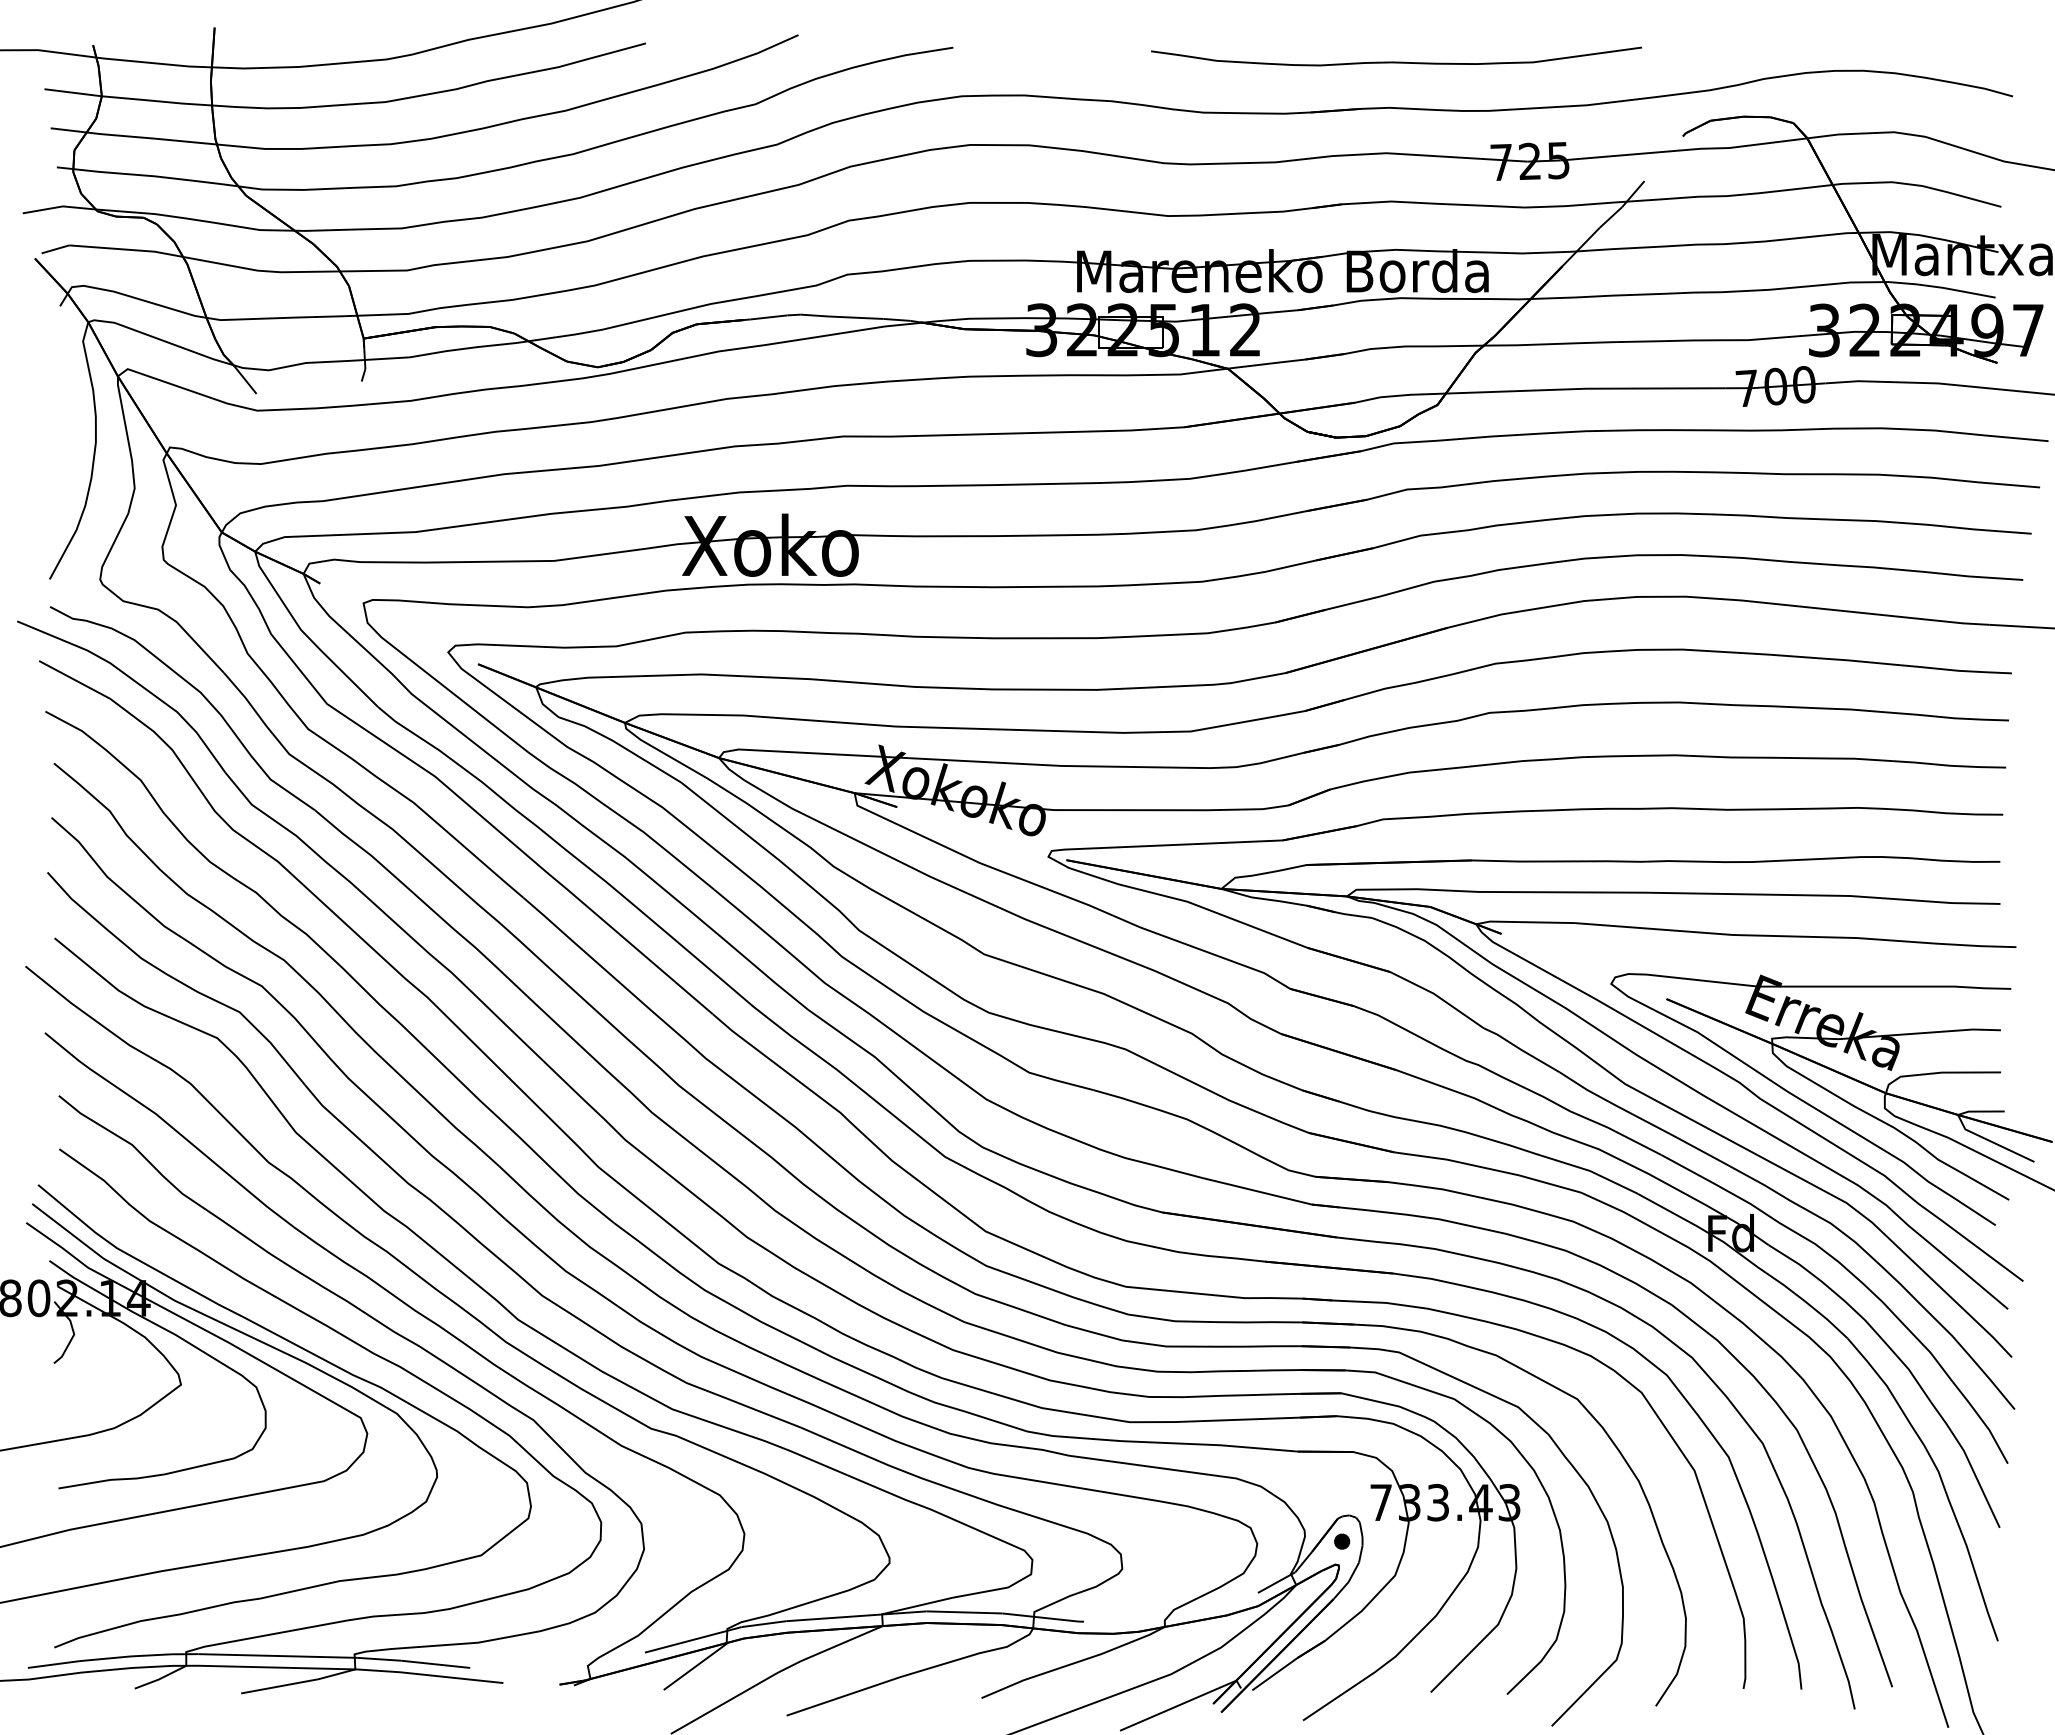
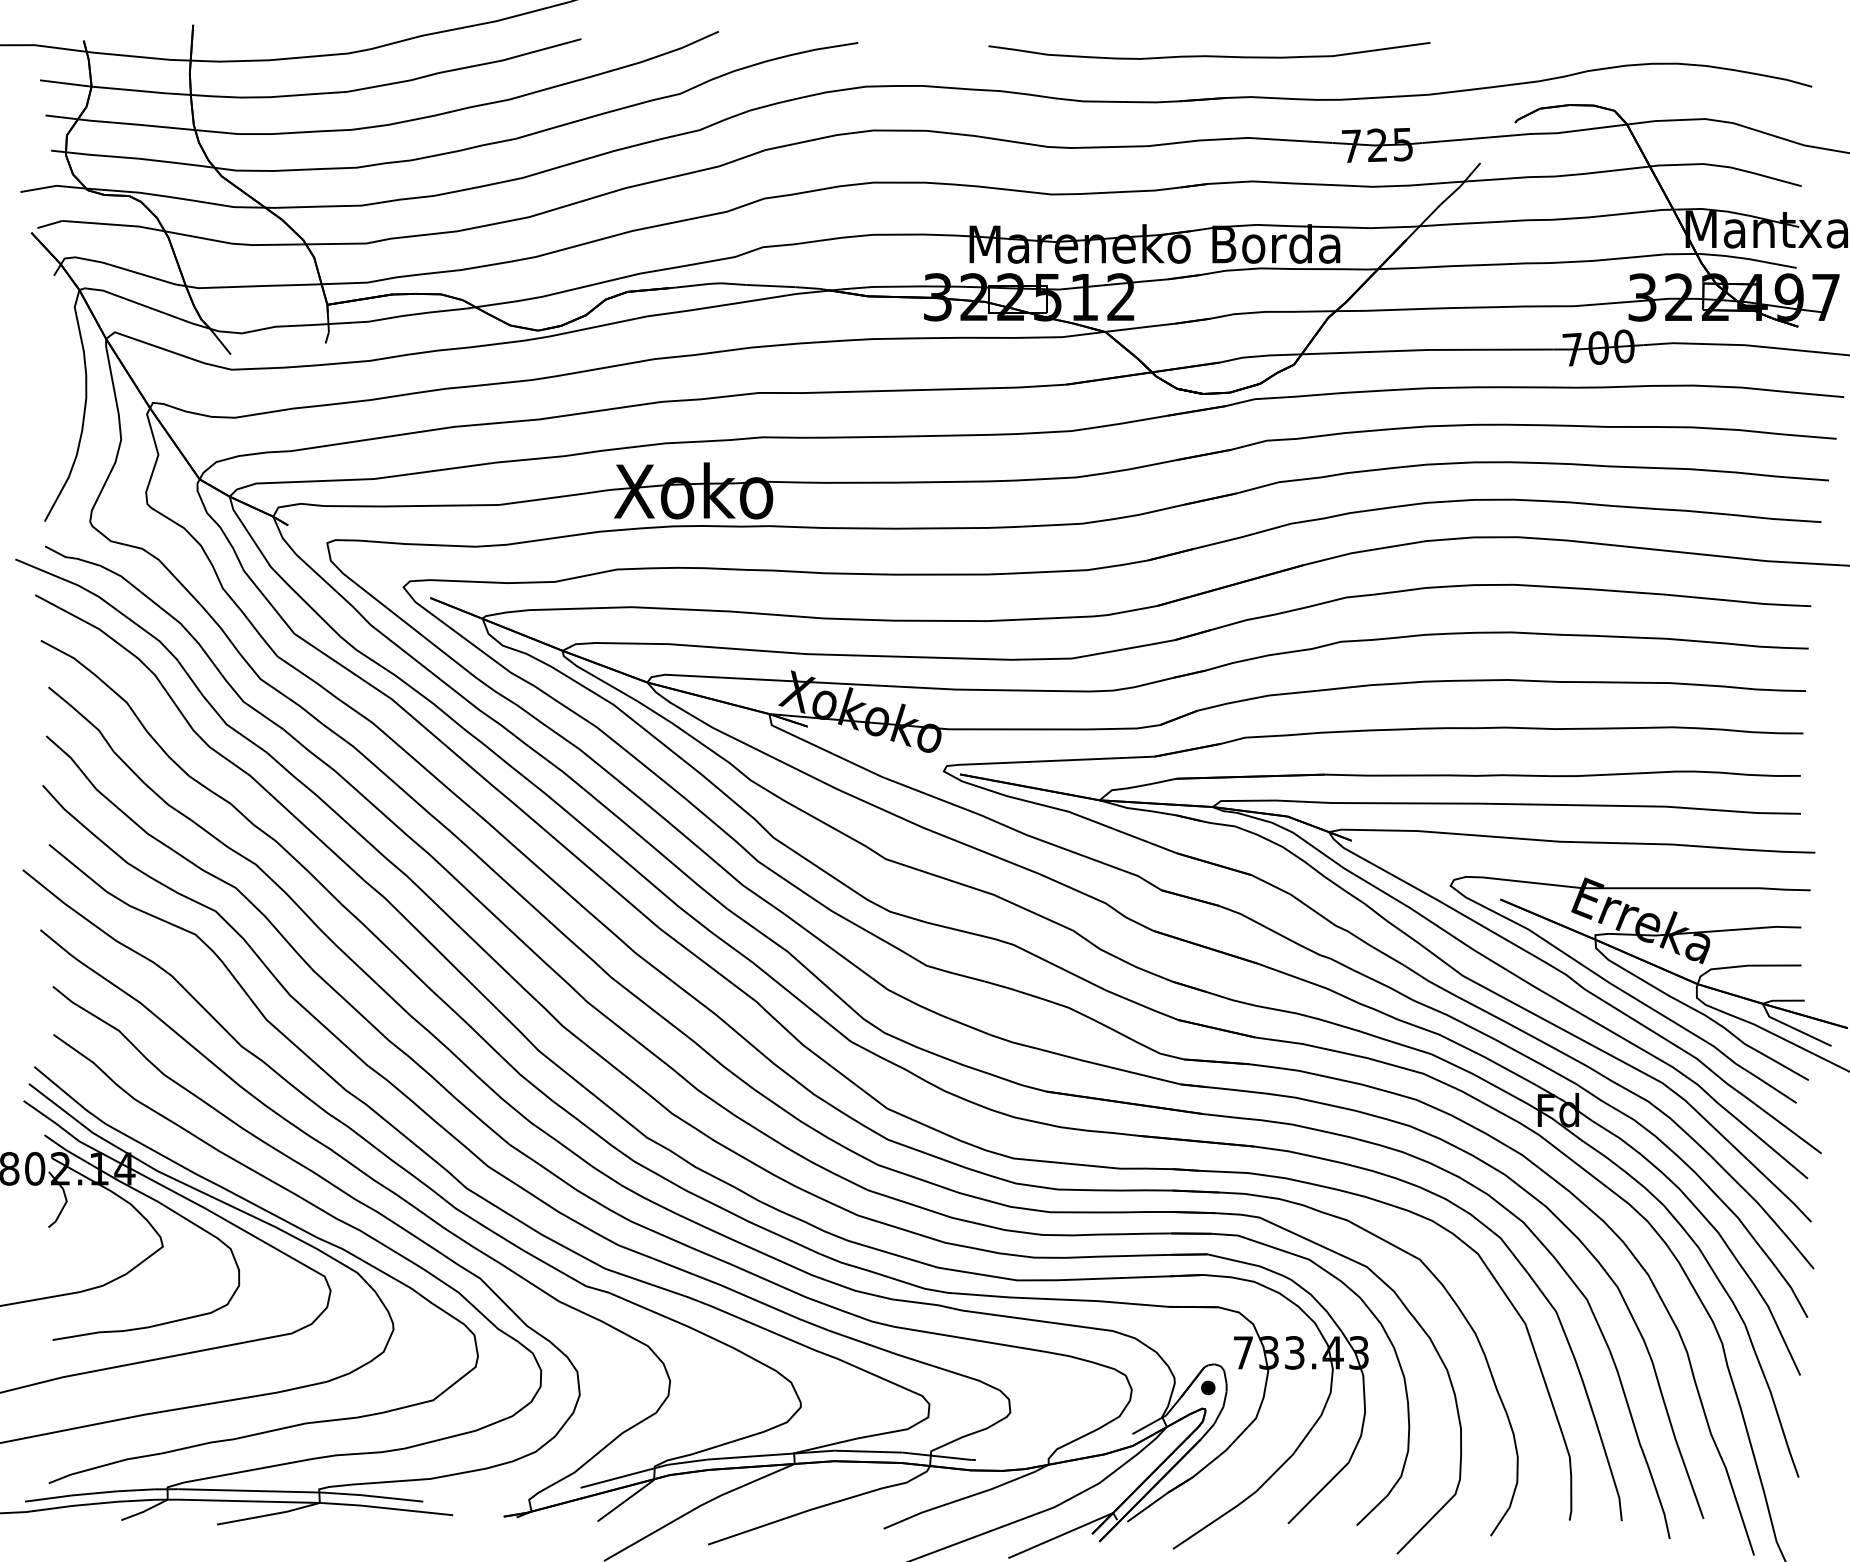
curve: (1396, 61) -> (1209, 55), moved

